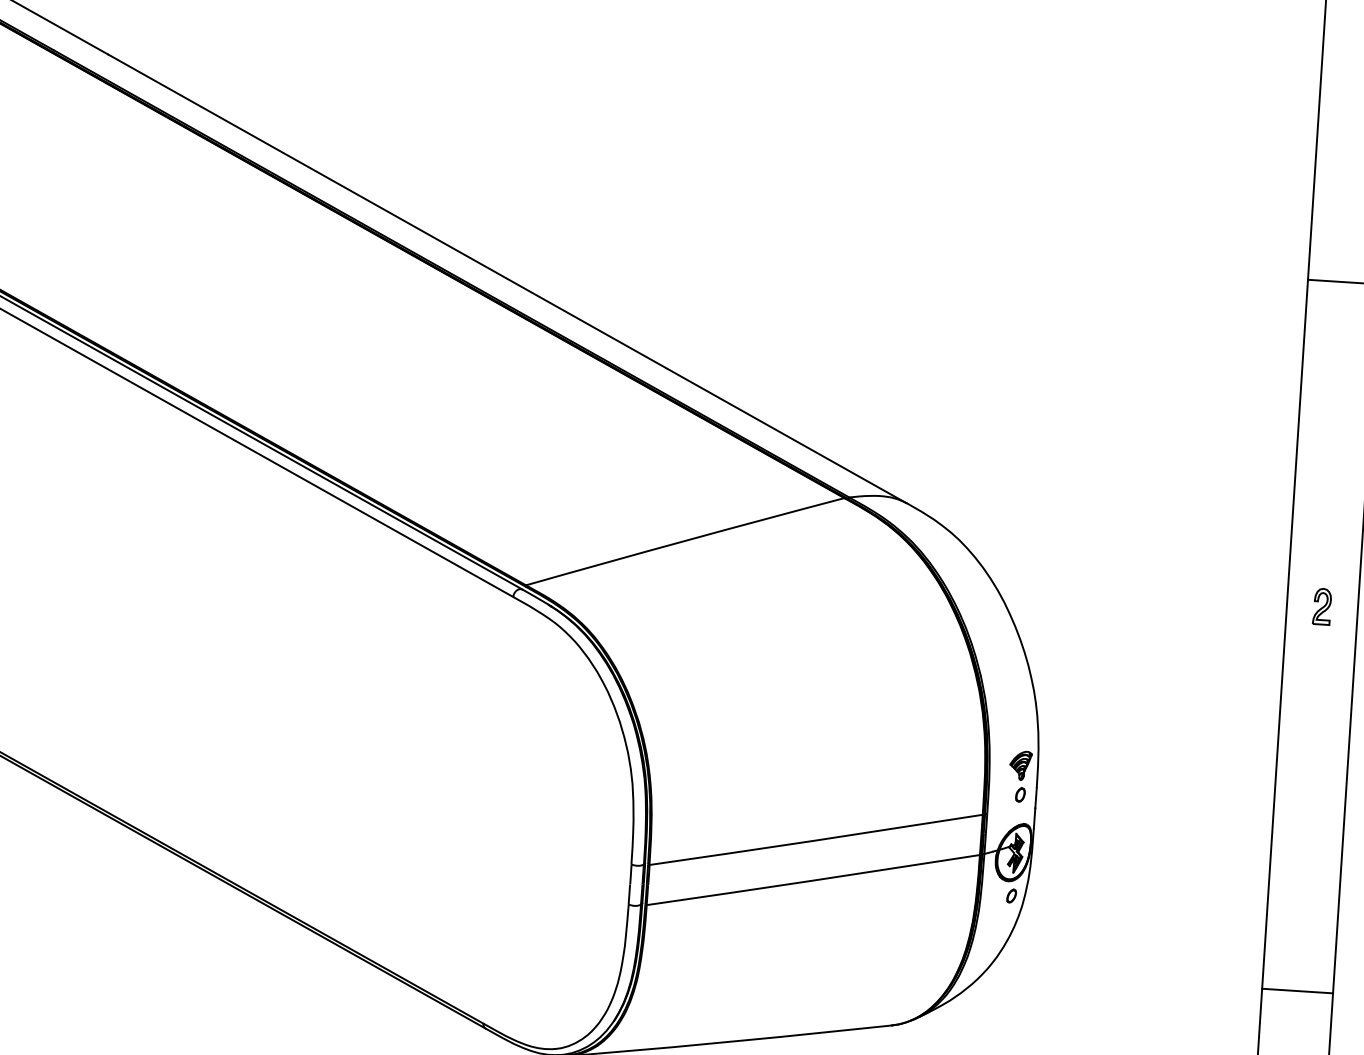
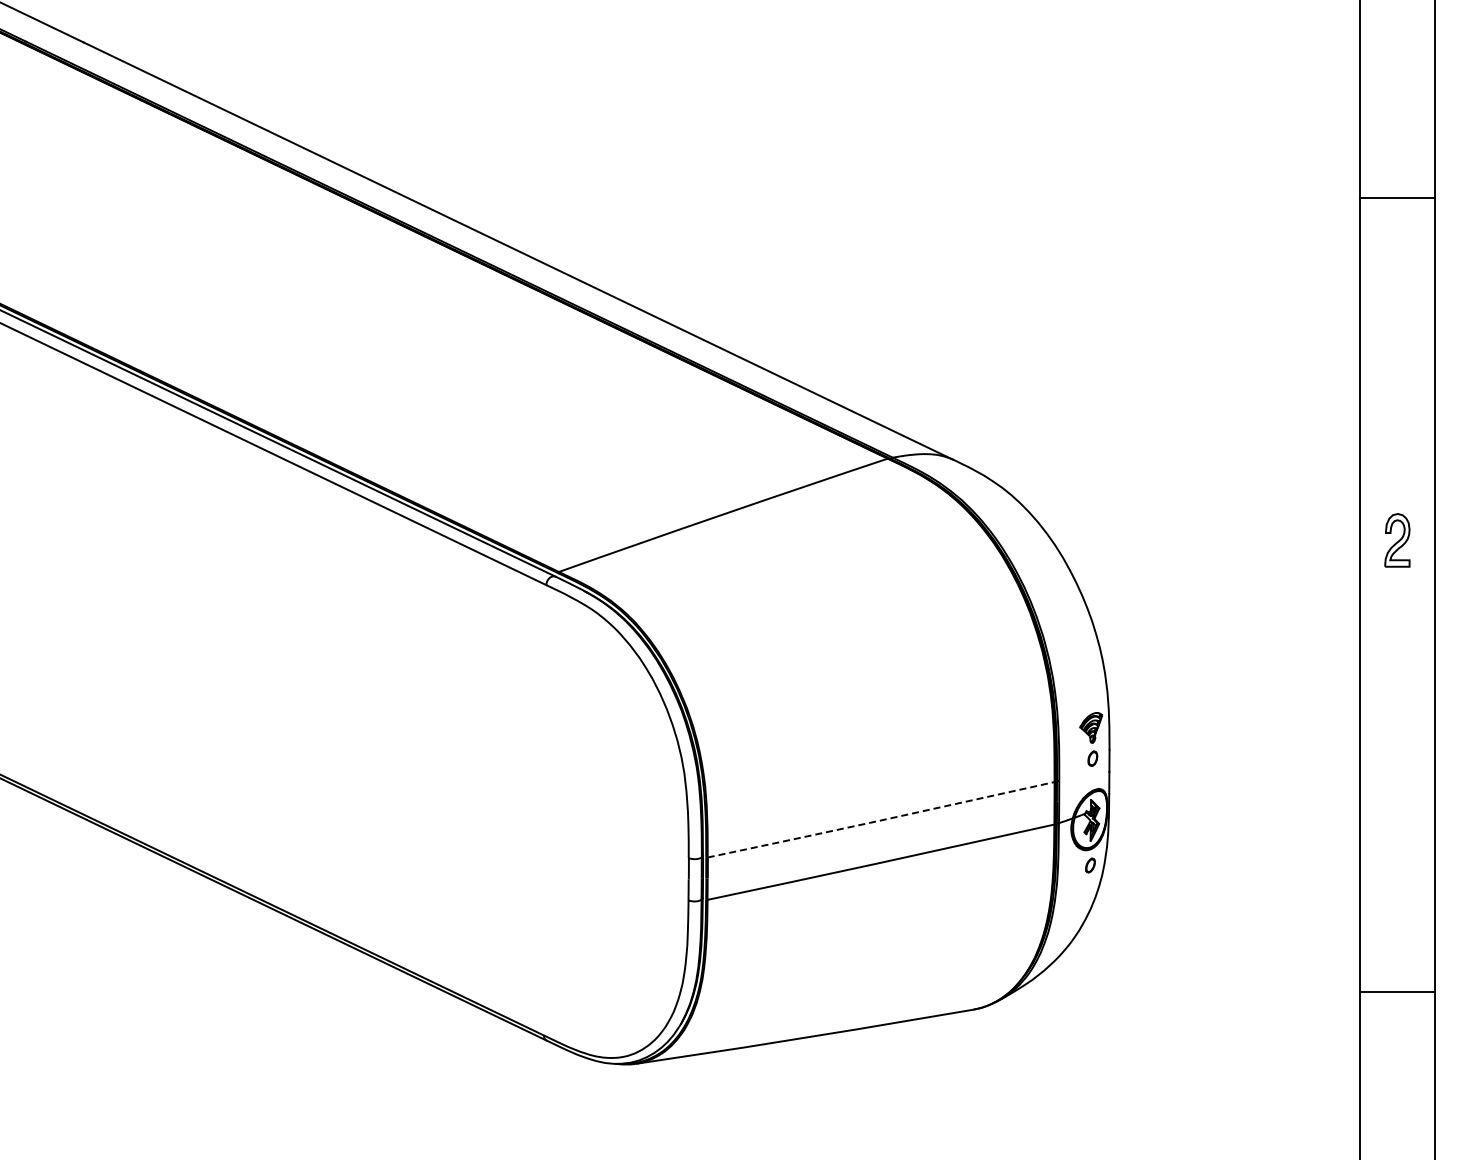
part: (1321, 605) -> (1396, 539), size x1.4
line: (815, 840) -> (880, 820), solid -> dashed
line: (1297, 990) -> (1397, 991), moved

